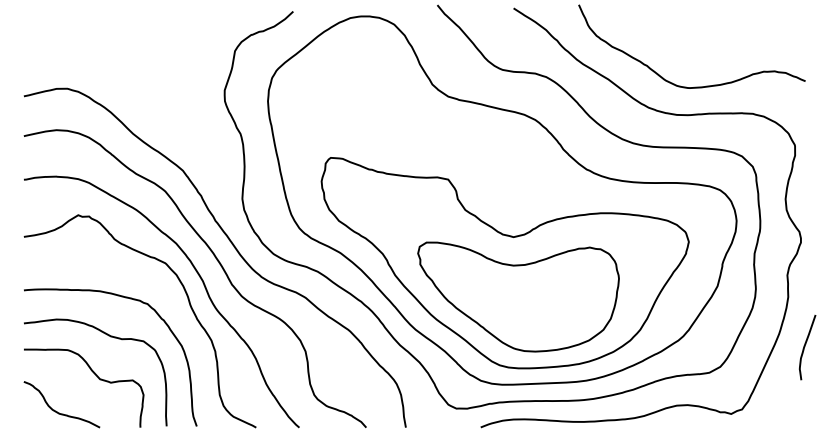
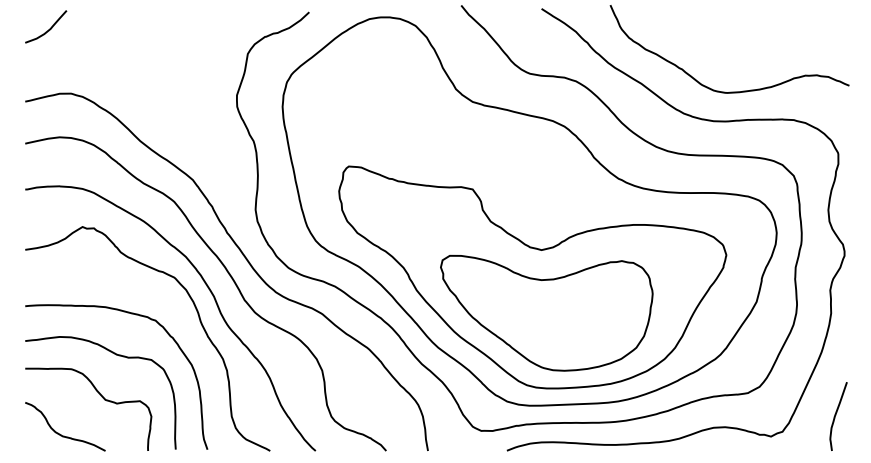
curve: (46, 26) -> (49, 28), added
curve: (805, 346) -> (836, 415), moved

